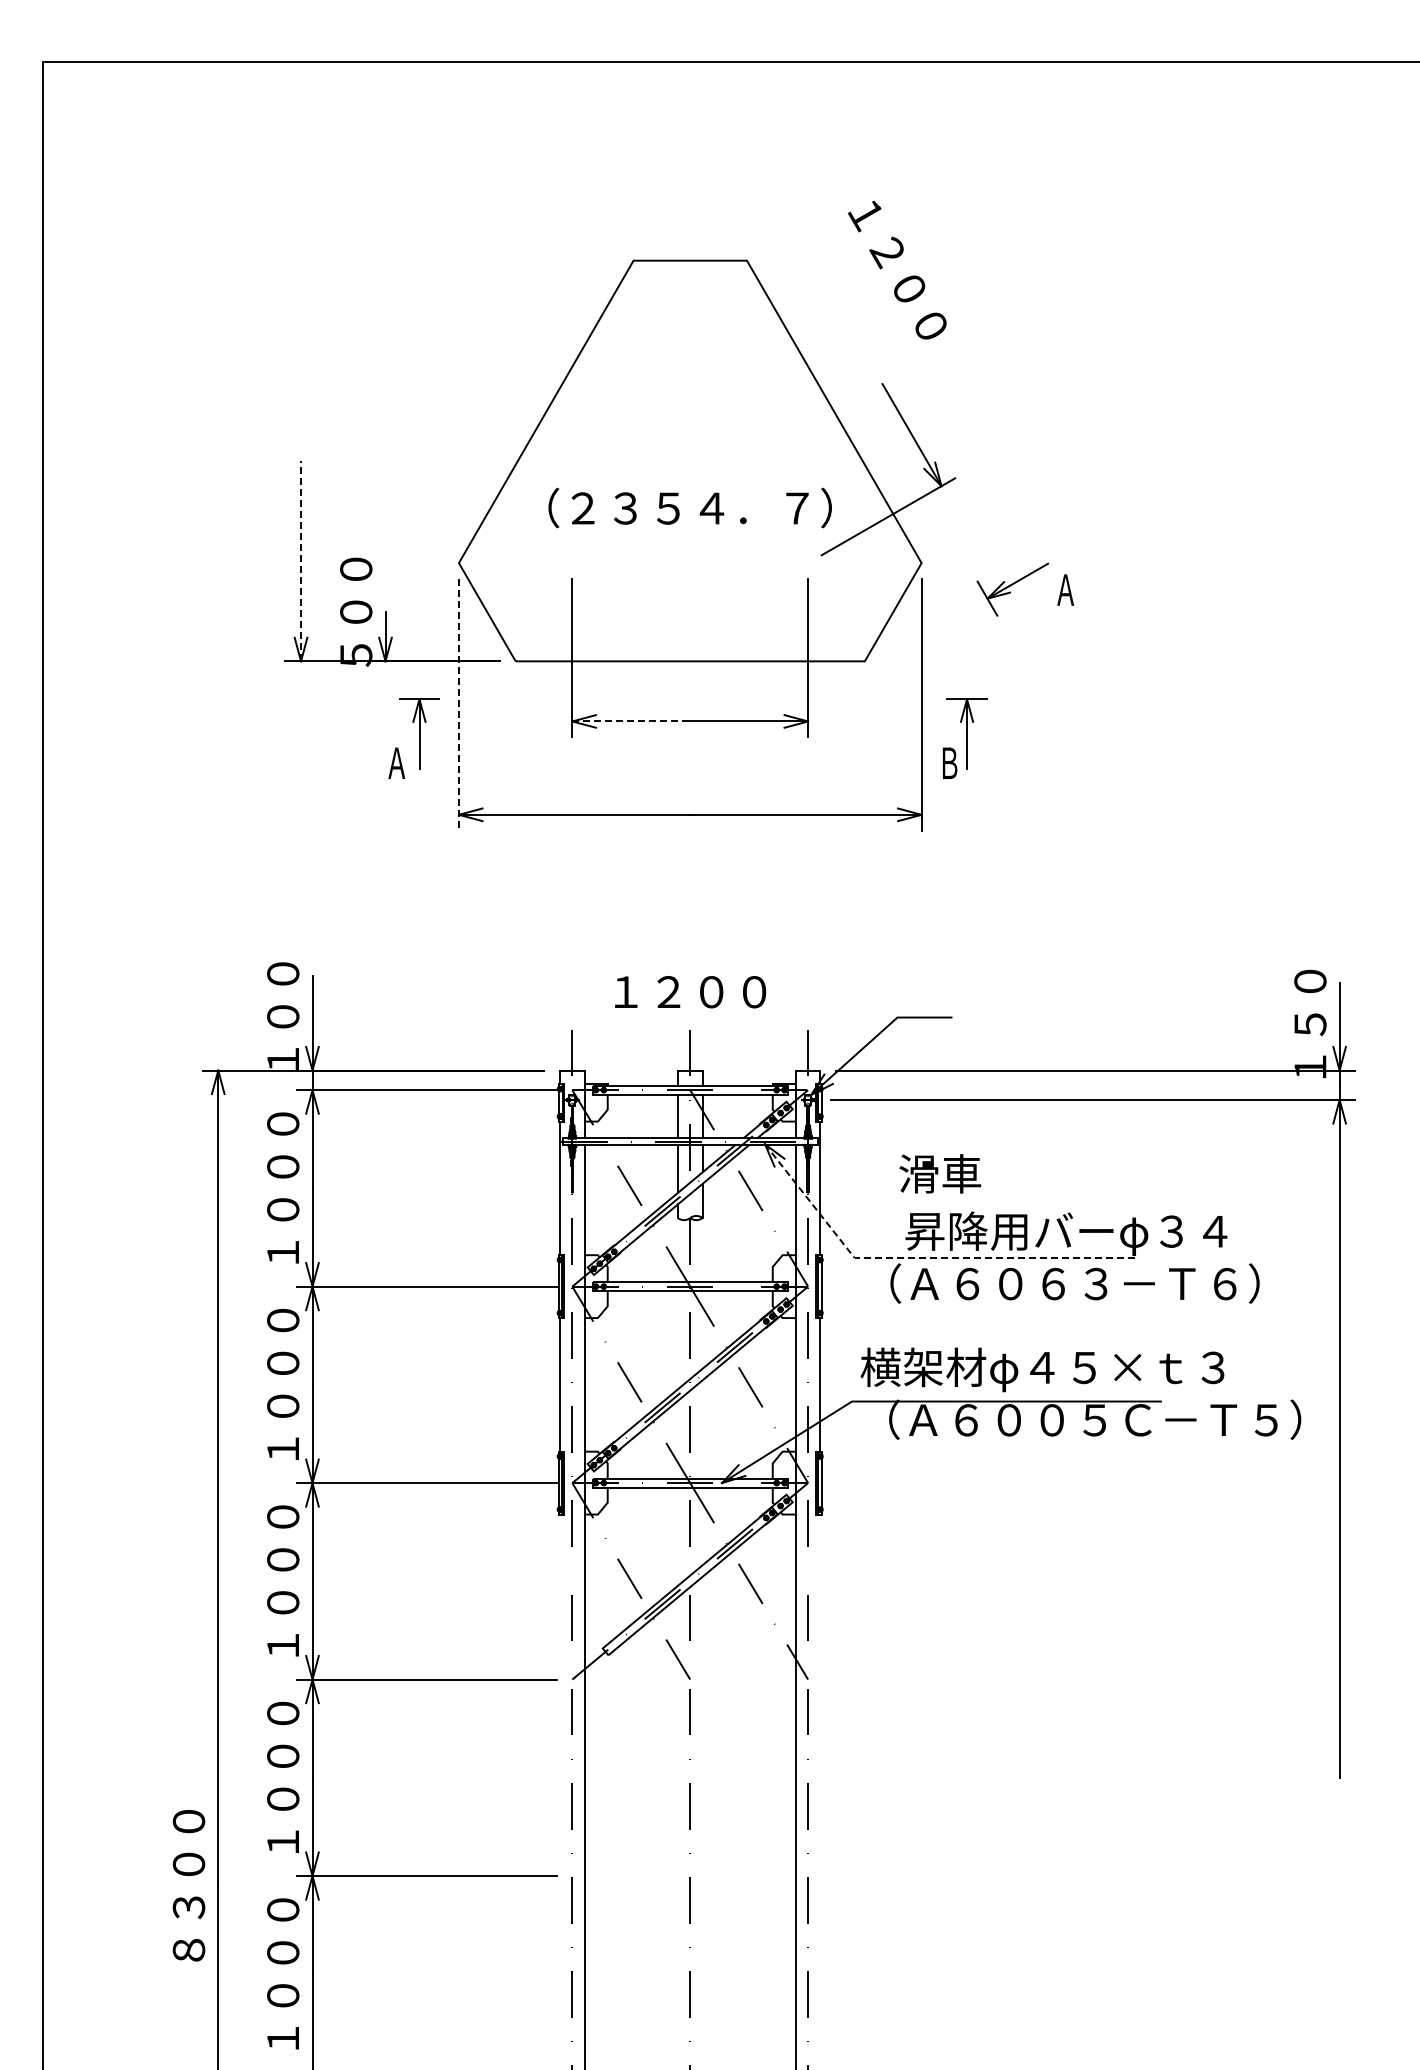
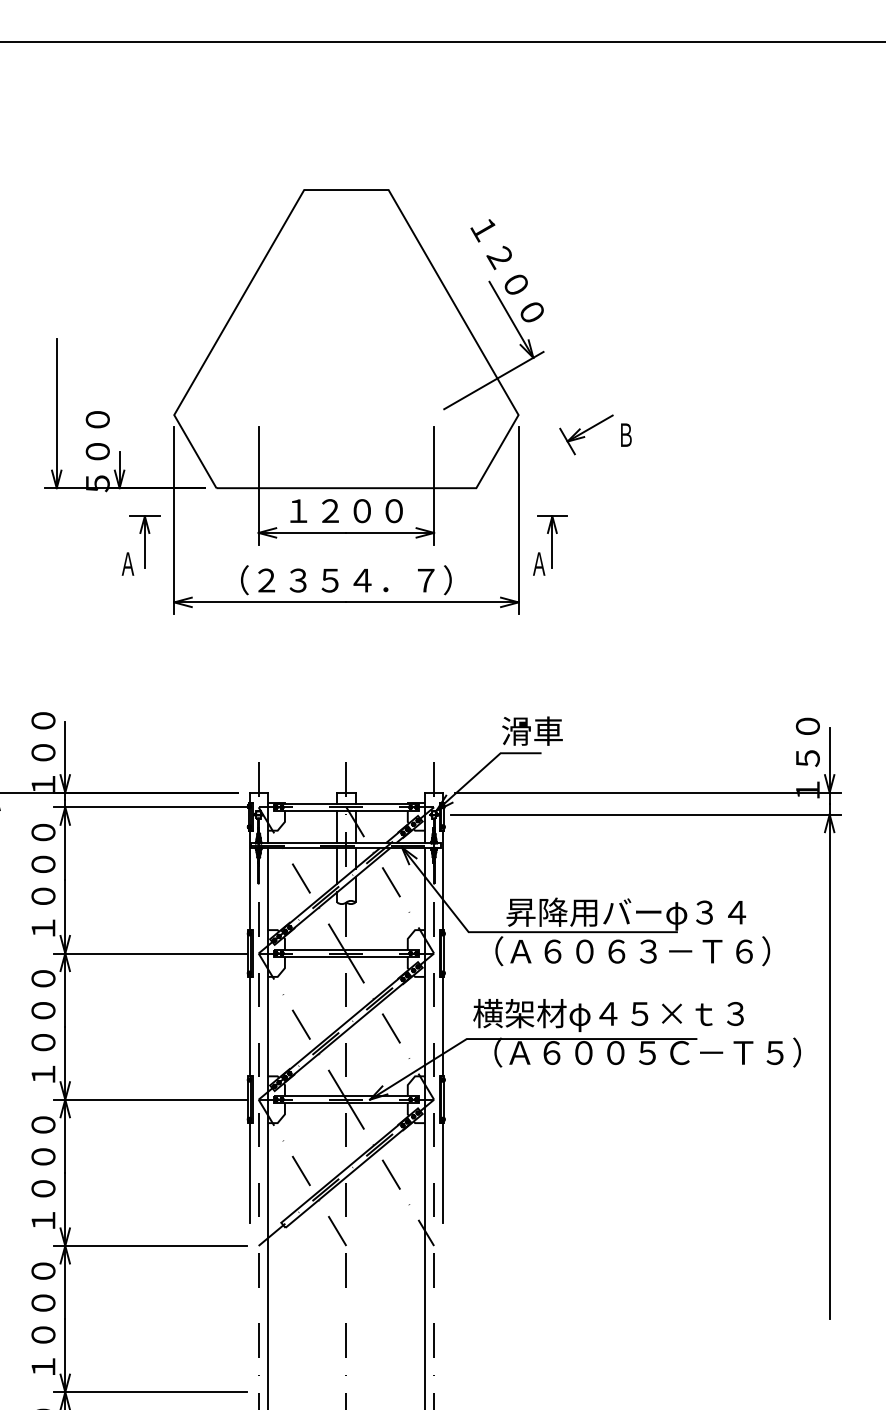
text: (897, 269) -> (507, 270), moved
text: (689, 507) -> (345, 579), moved
line: (301, 560) -> (57, 413), dashed -> solid
text: (1065, 589) -> (625, 434), Ａ -> Ｂ
line: (458, 704) -> (173, 520), dashed -> solid
line: (631, 721) -> (302, 532), dashed -> solid
text: (949, 762) -> (539, 563), Ｂ -> Ａ
text: (690, 992) -> (346, 511), moved
text: (940, 1173) -> (532, 730), moved
line: (922, 1257) -> (519, 931), dashed -> solid
line: (560, 1581) -> (249, 1172), added
line: (820, 1581) -> (443, 1172), added

